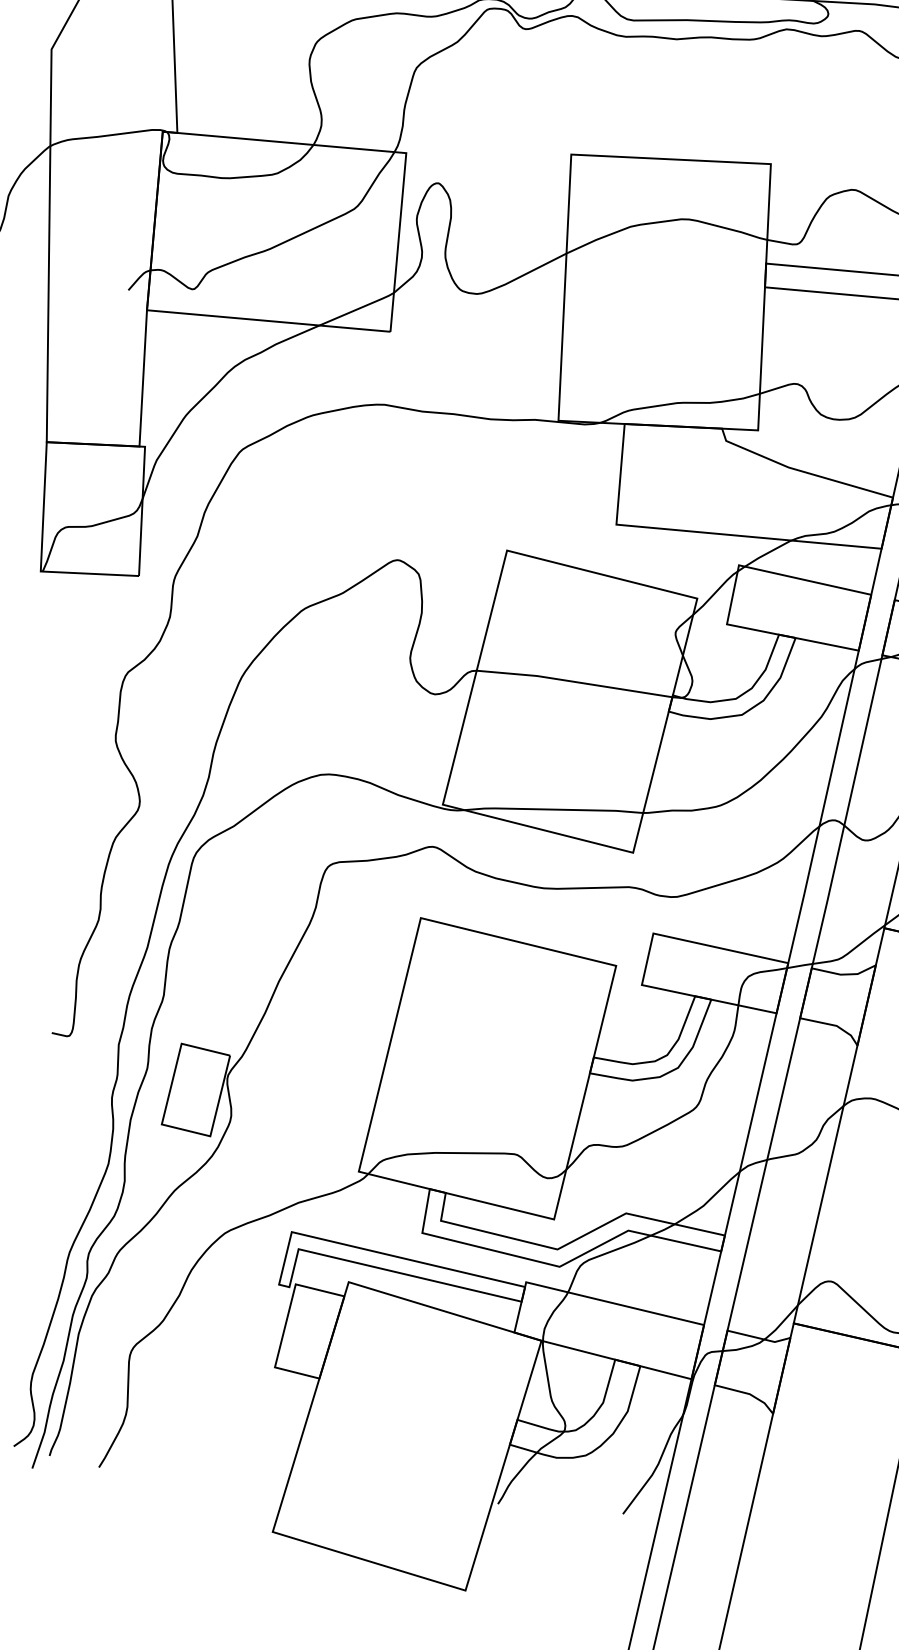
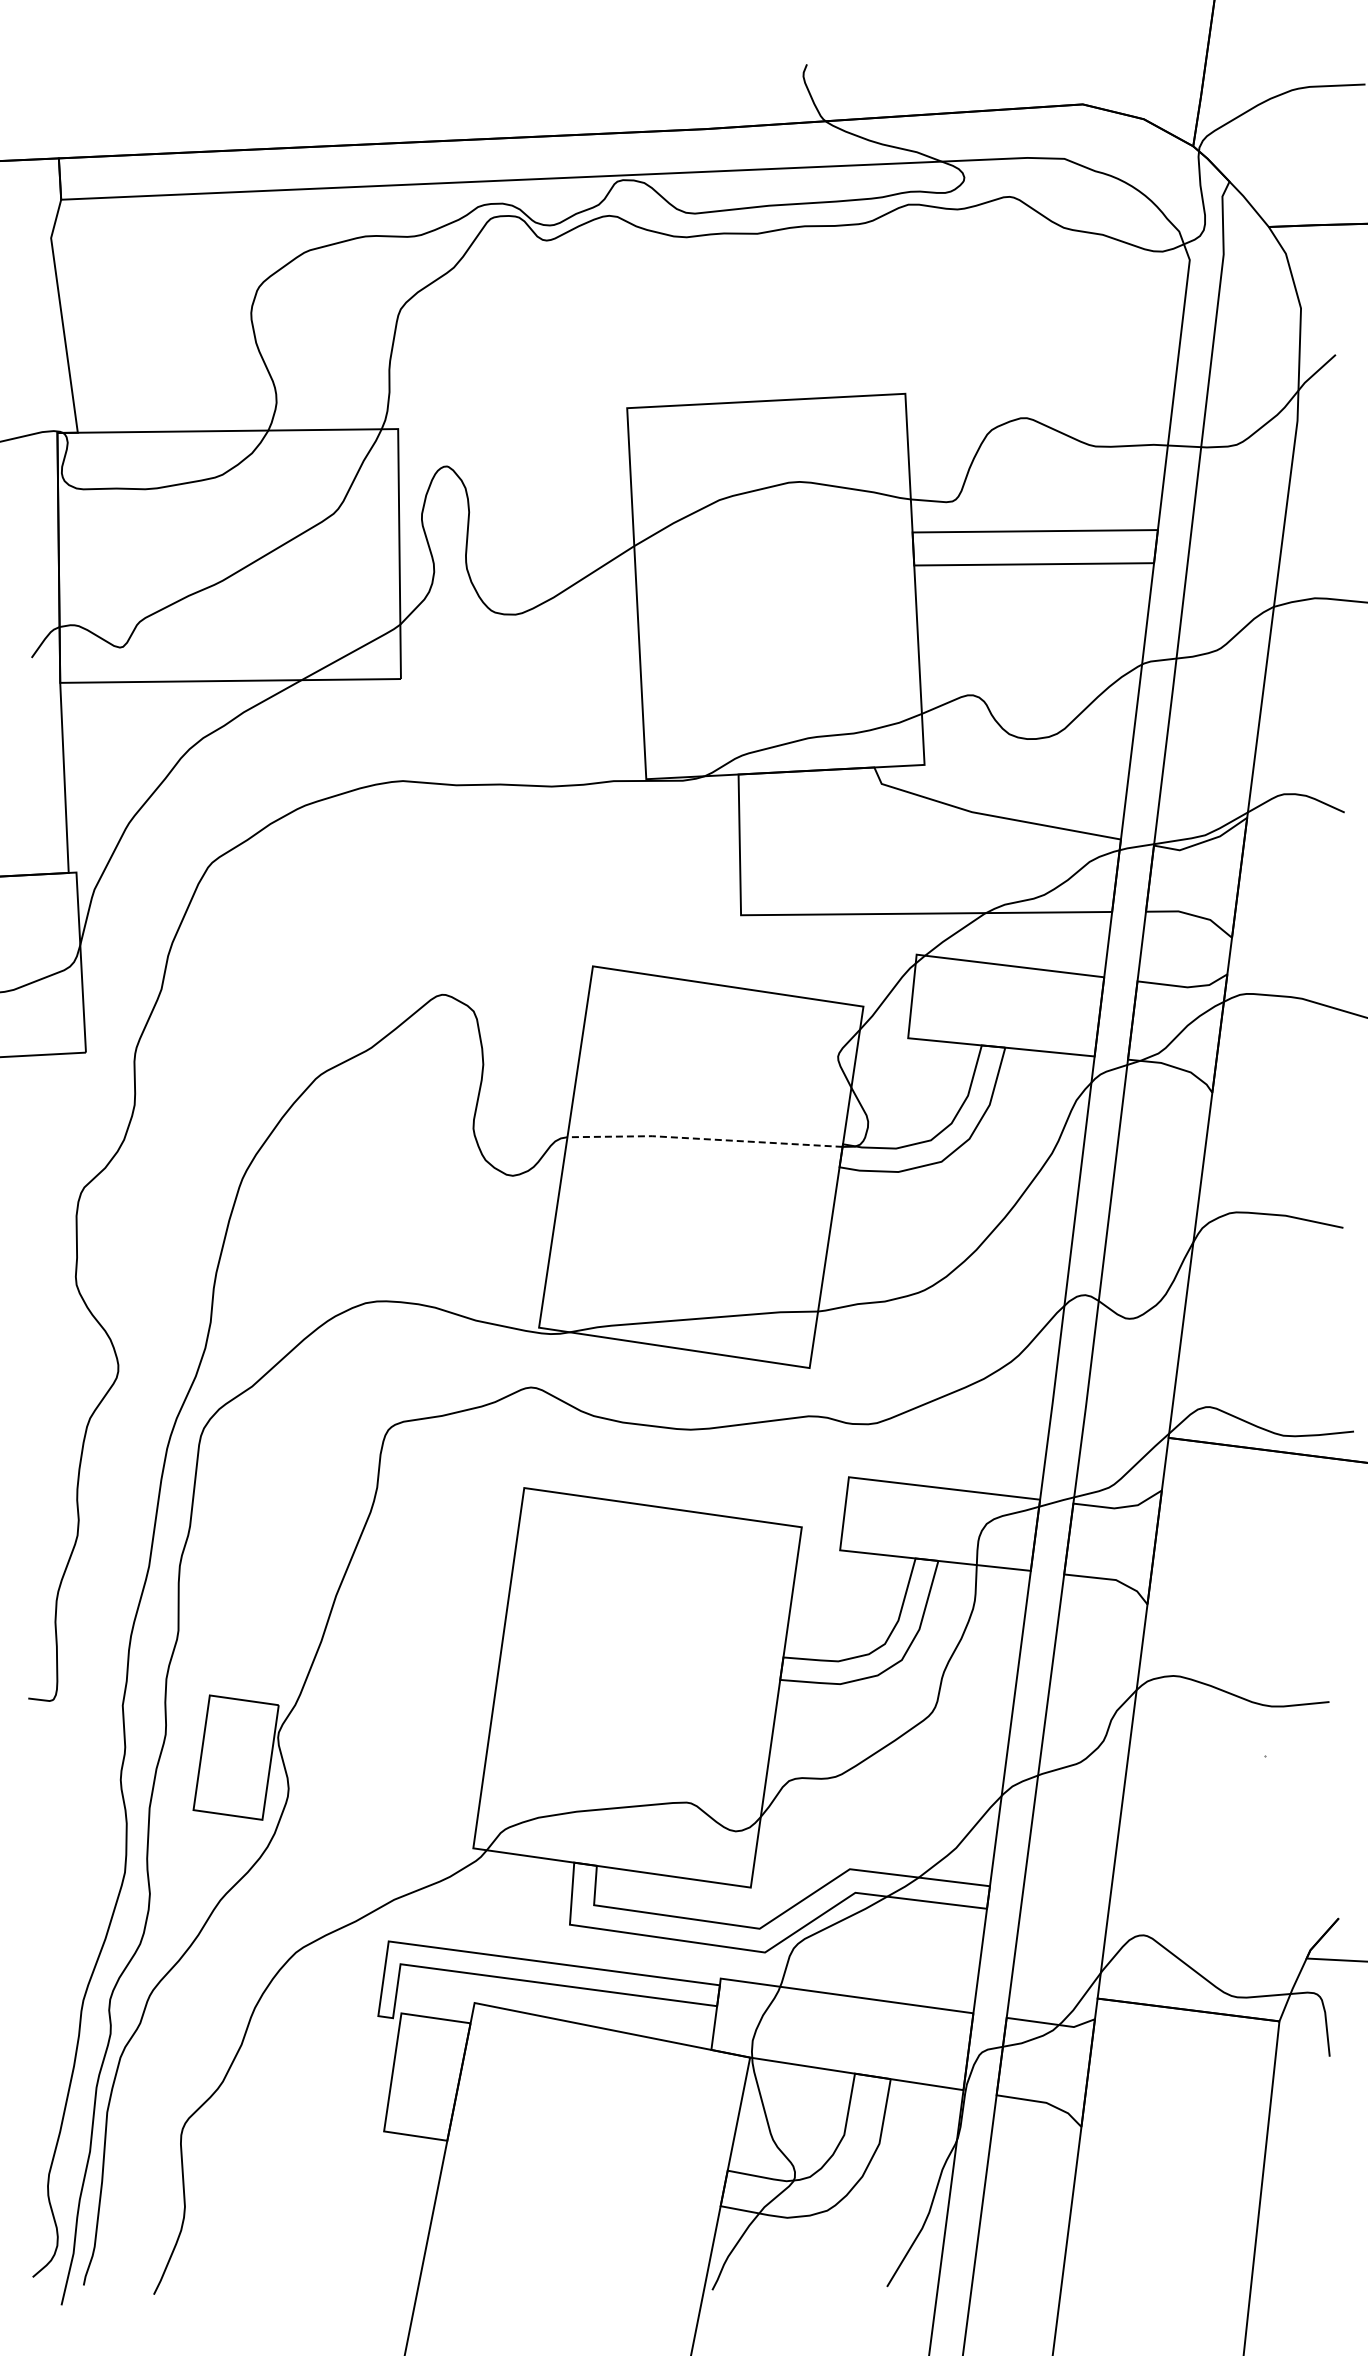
line: (573, 682) -> (703, 1139), solid -> dashed

